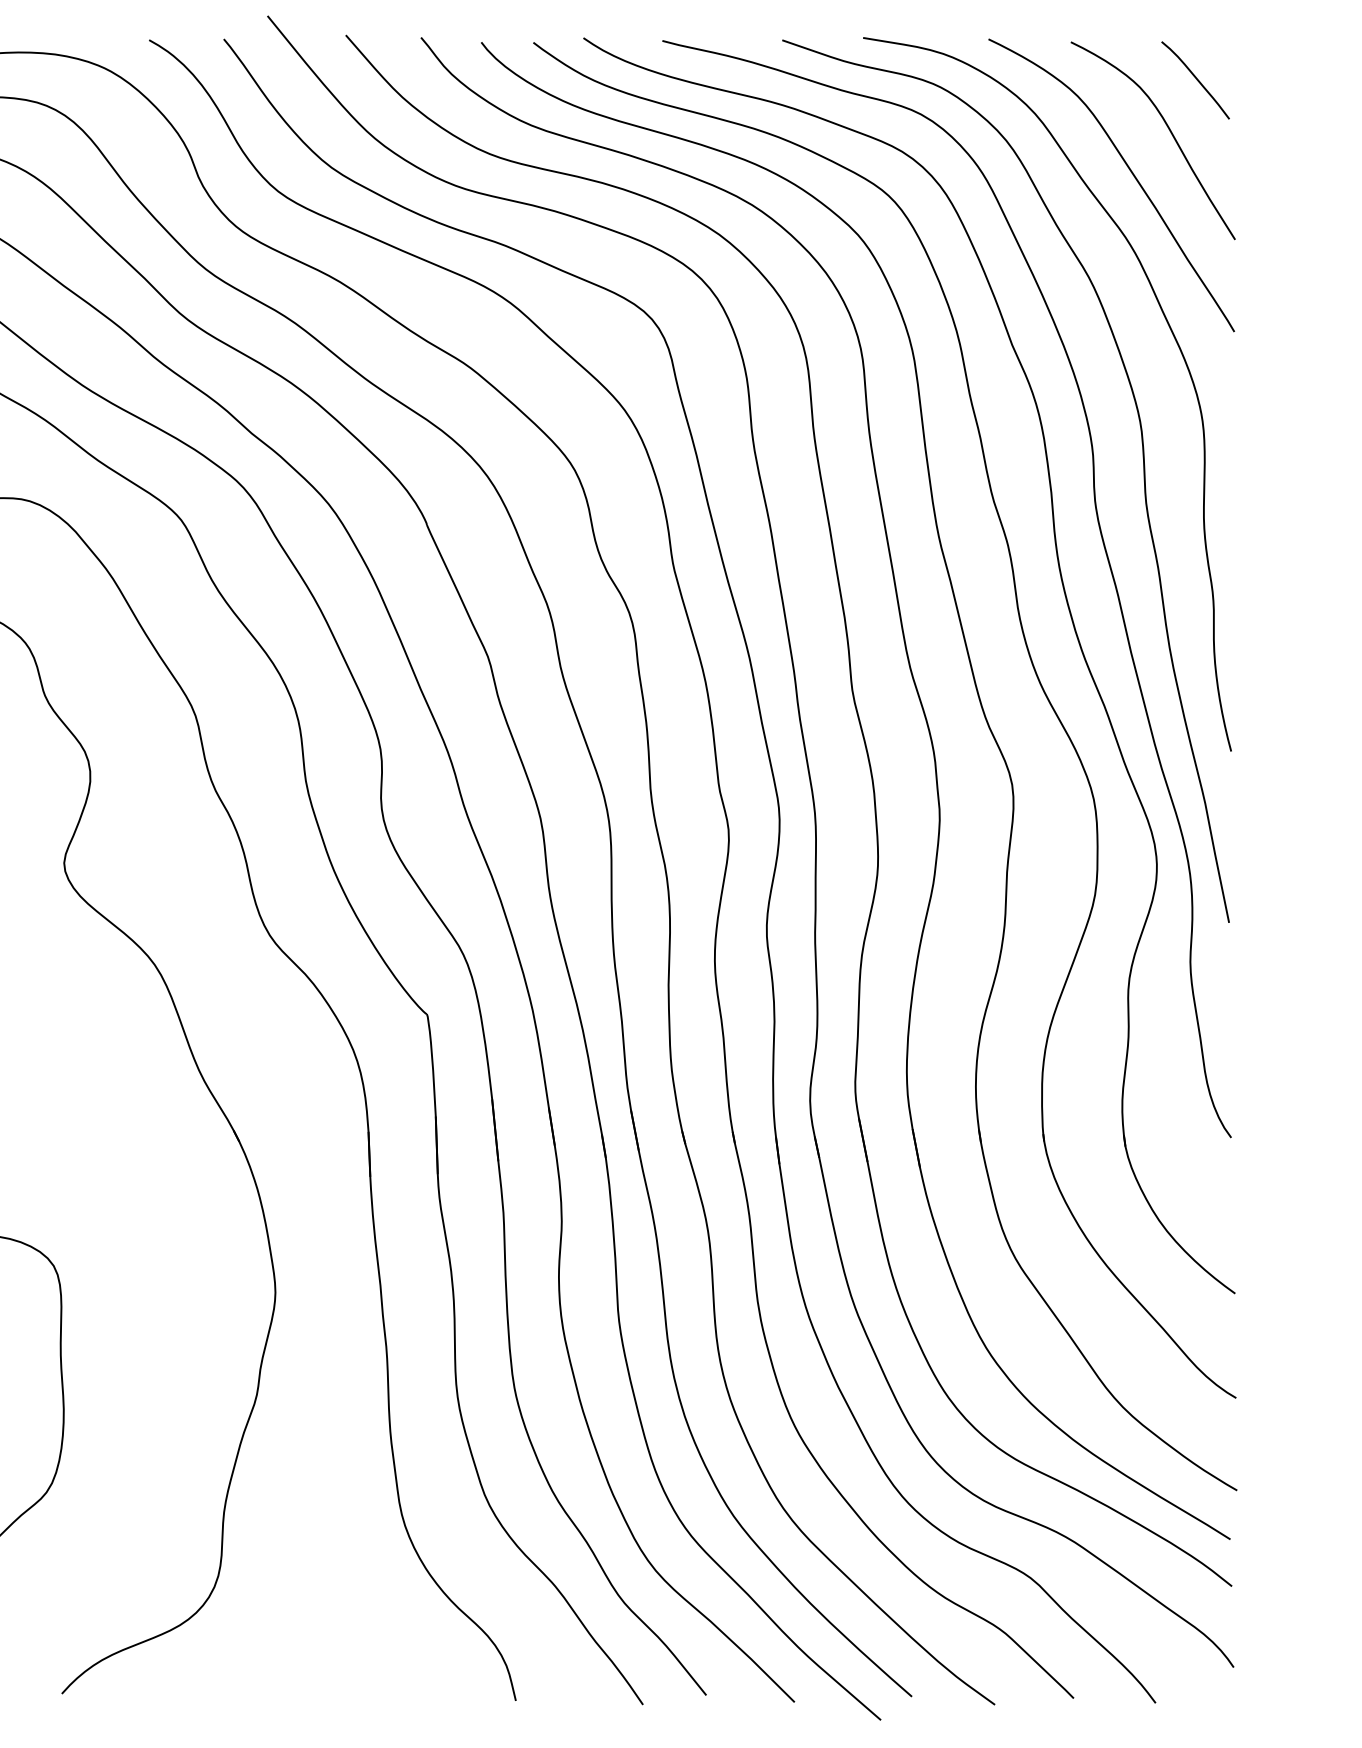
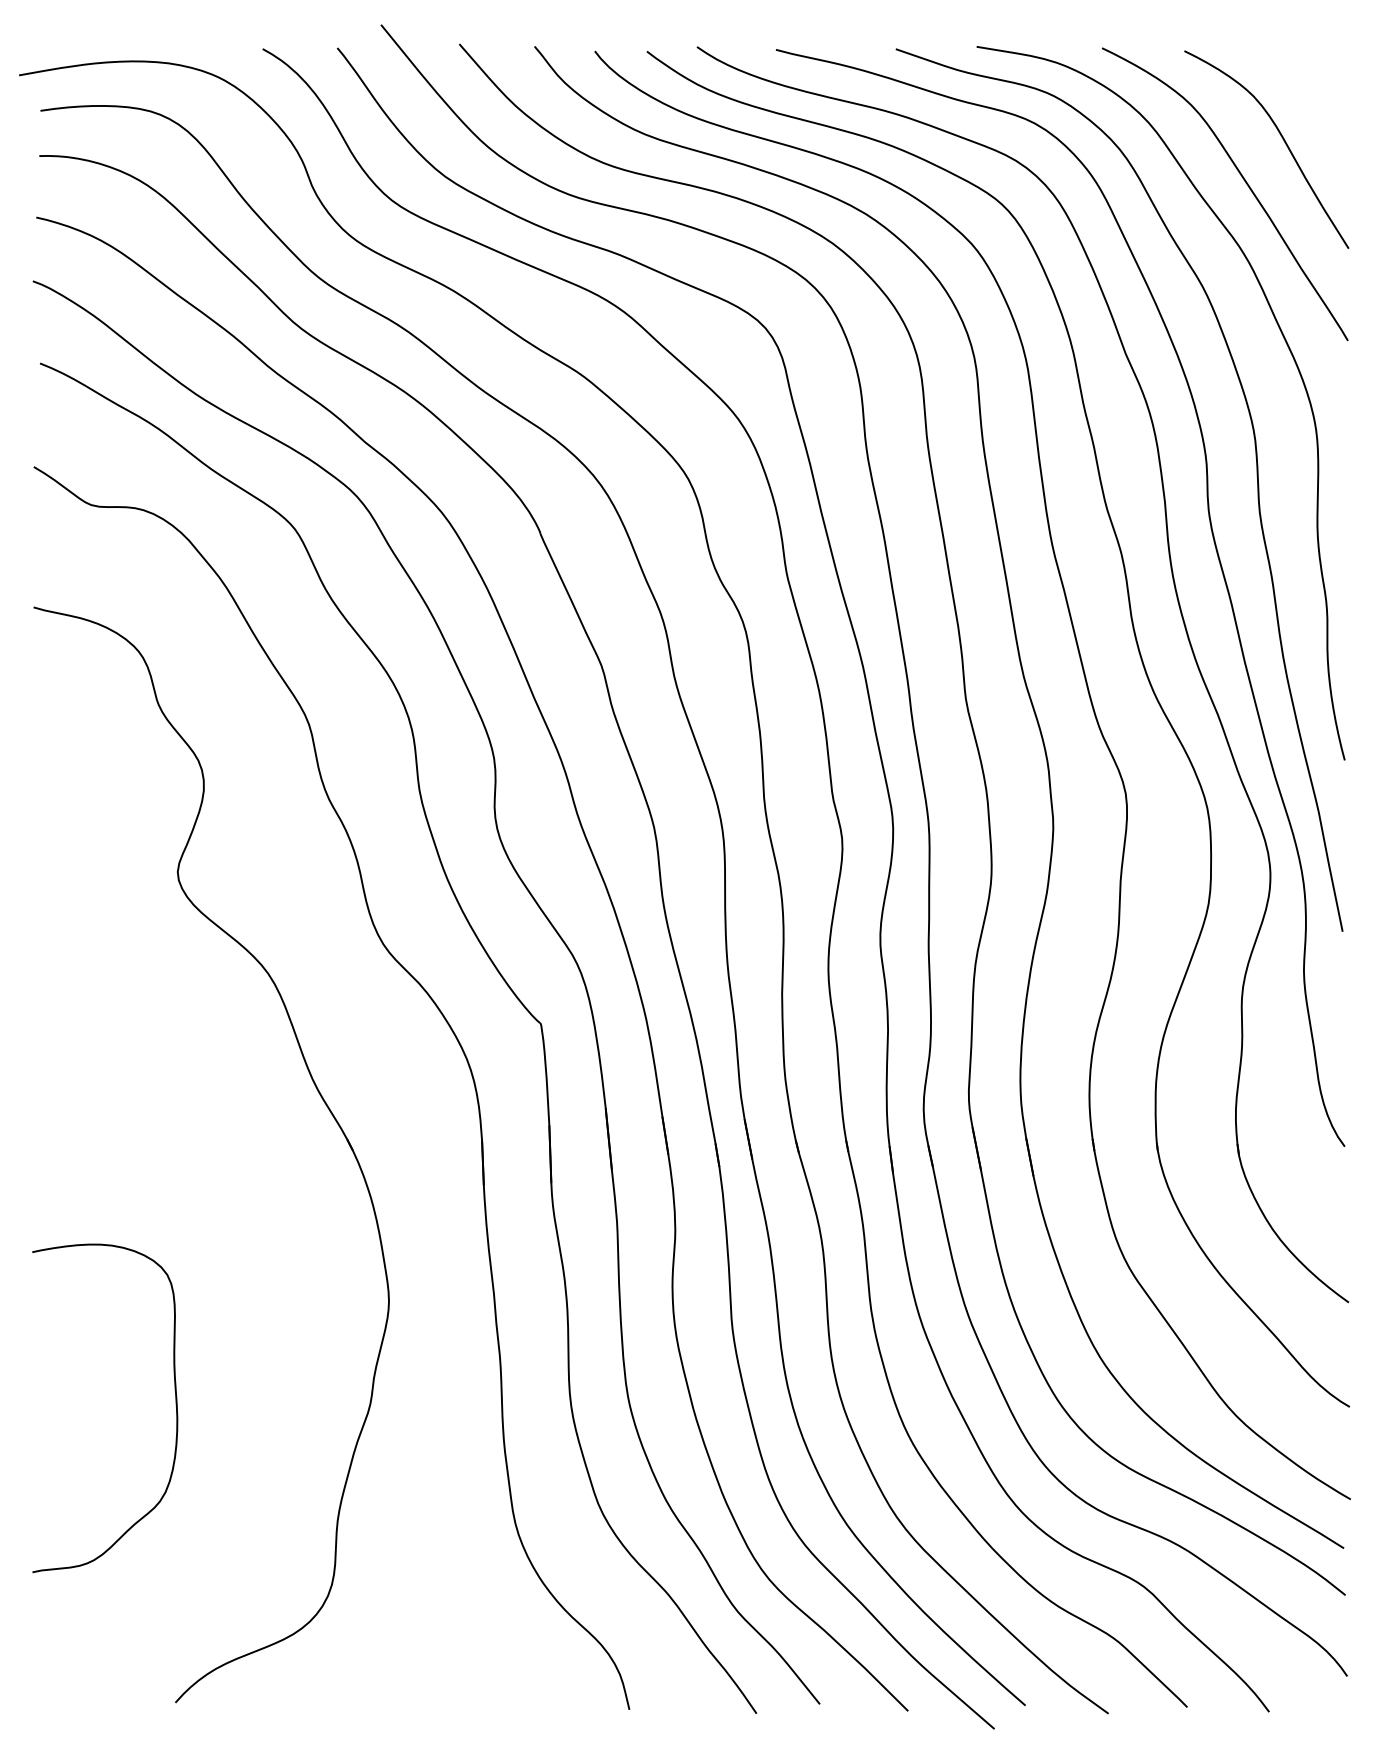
curve: (1195, 79) -> (1309, 88), removed

